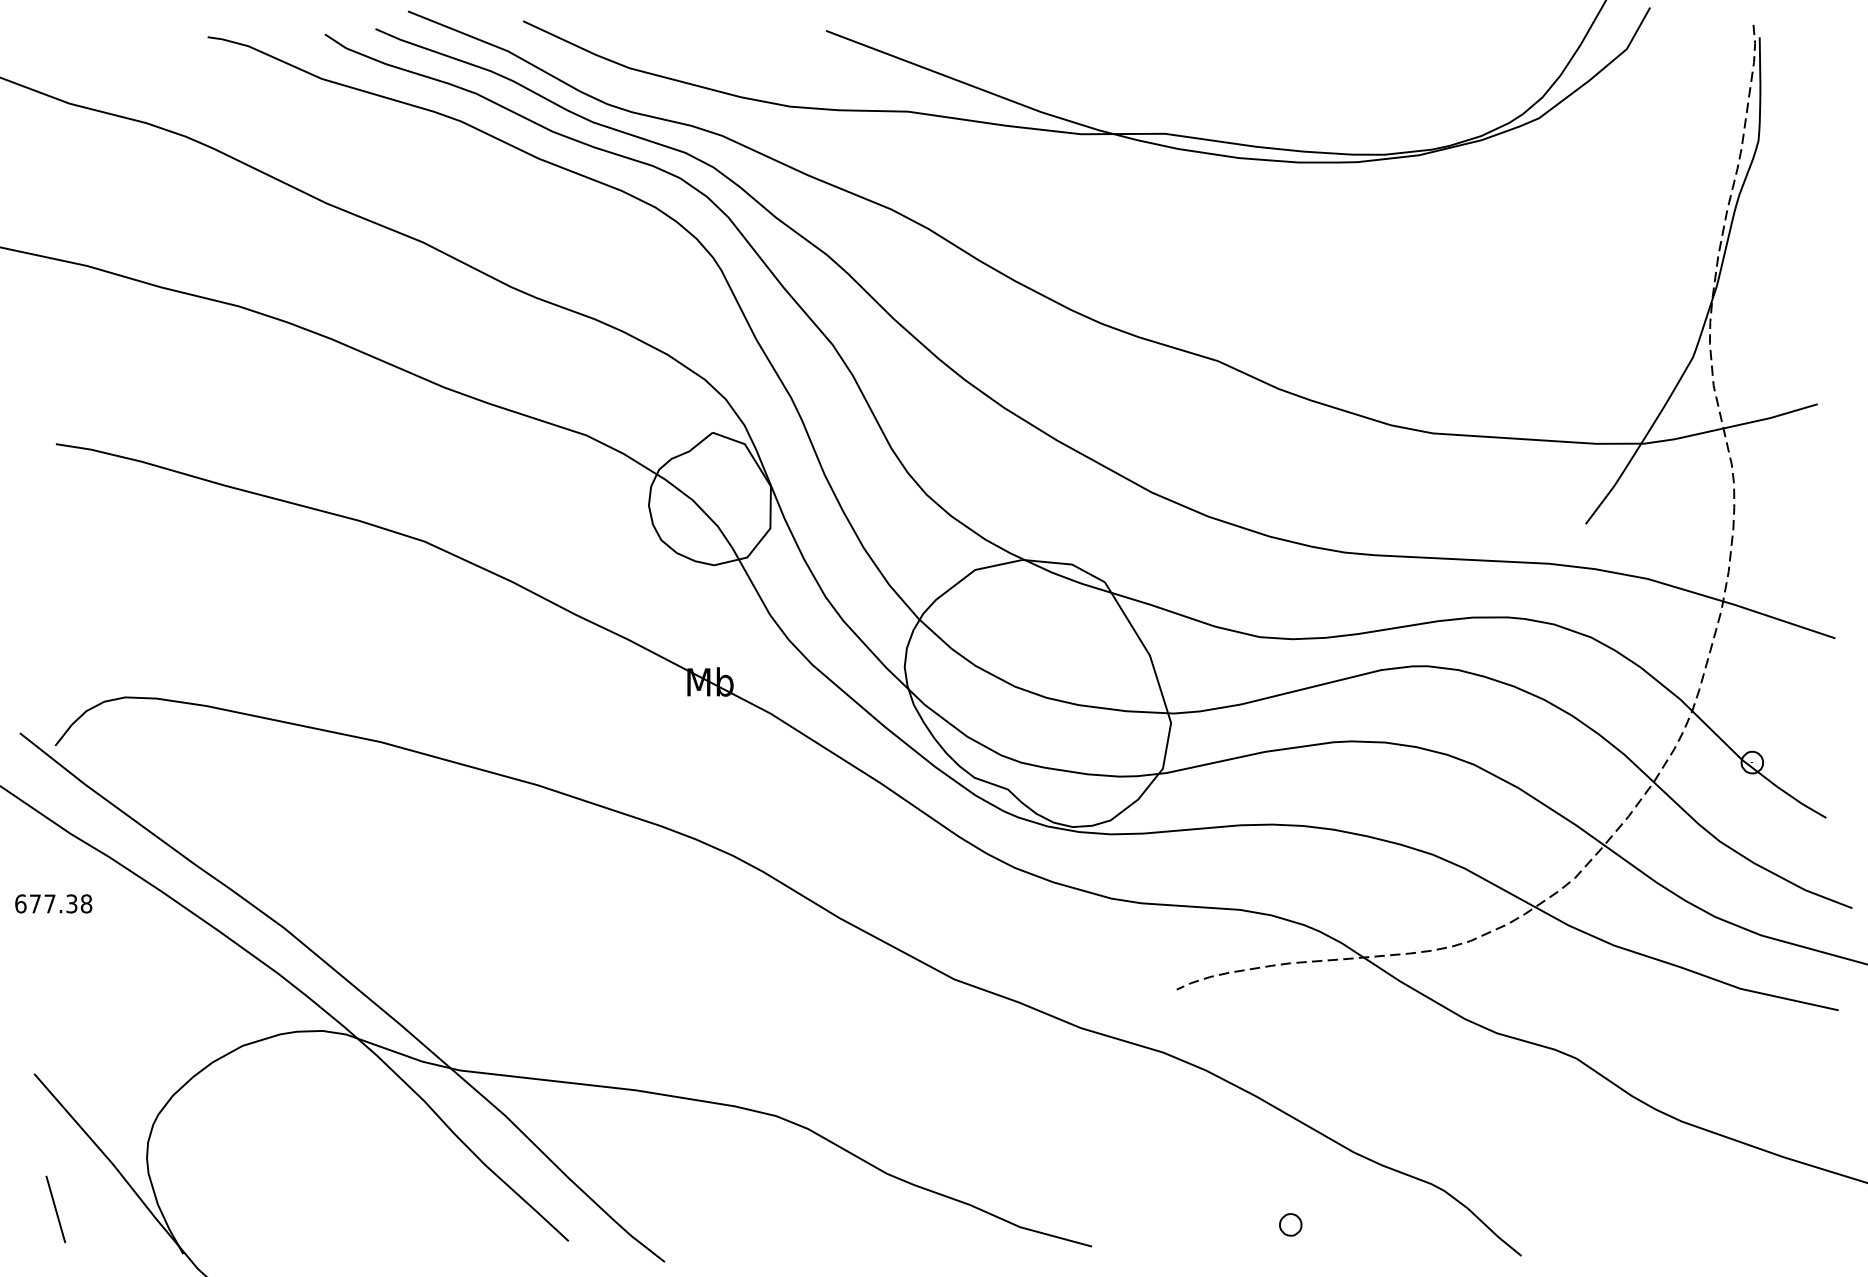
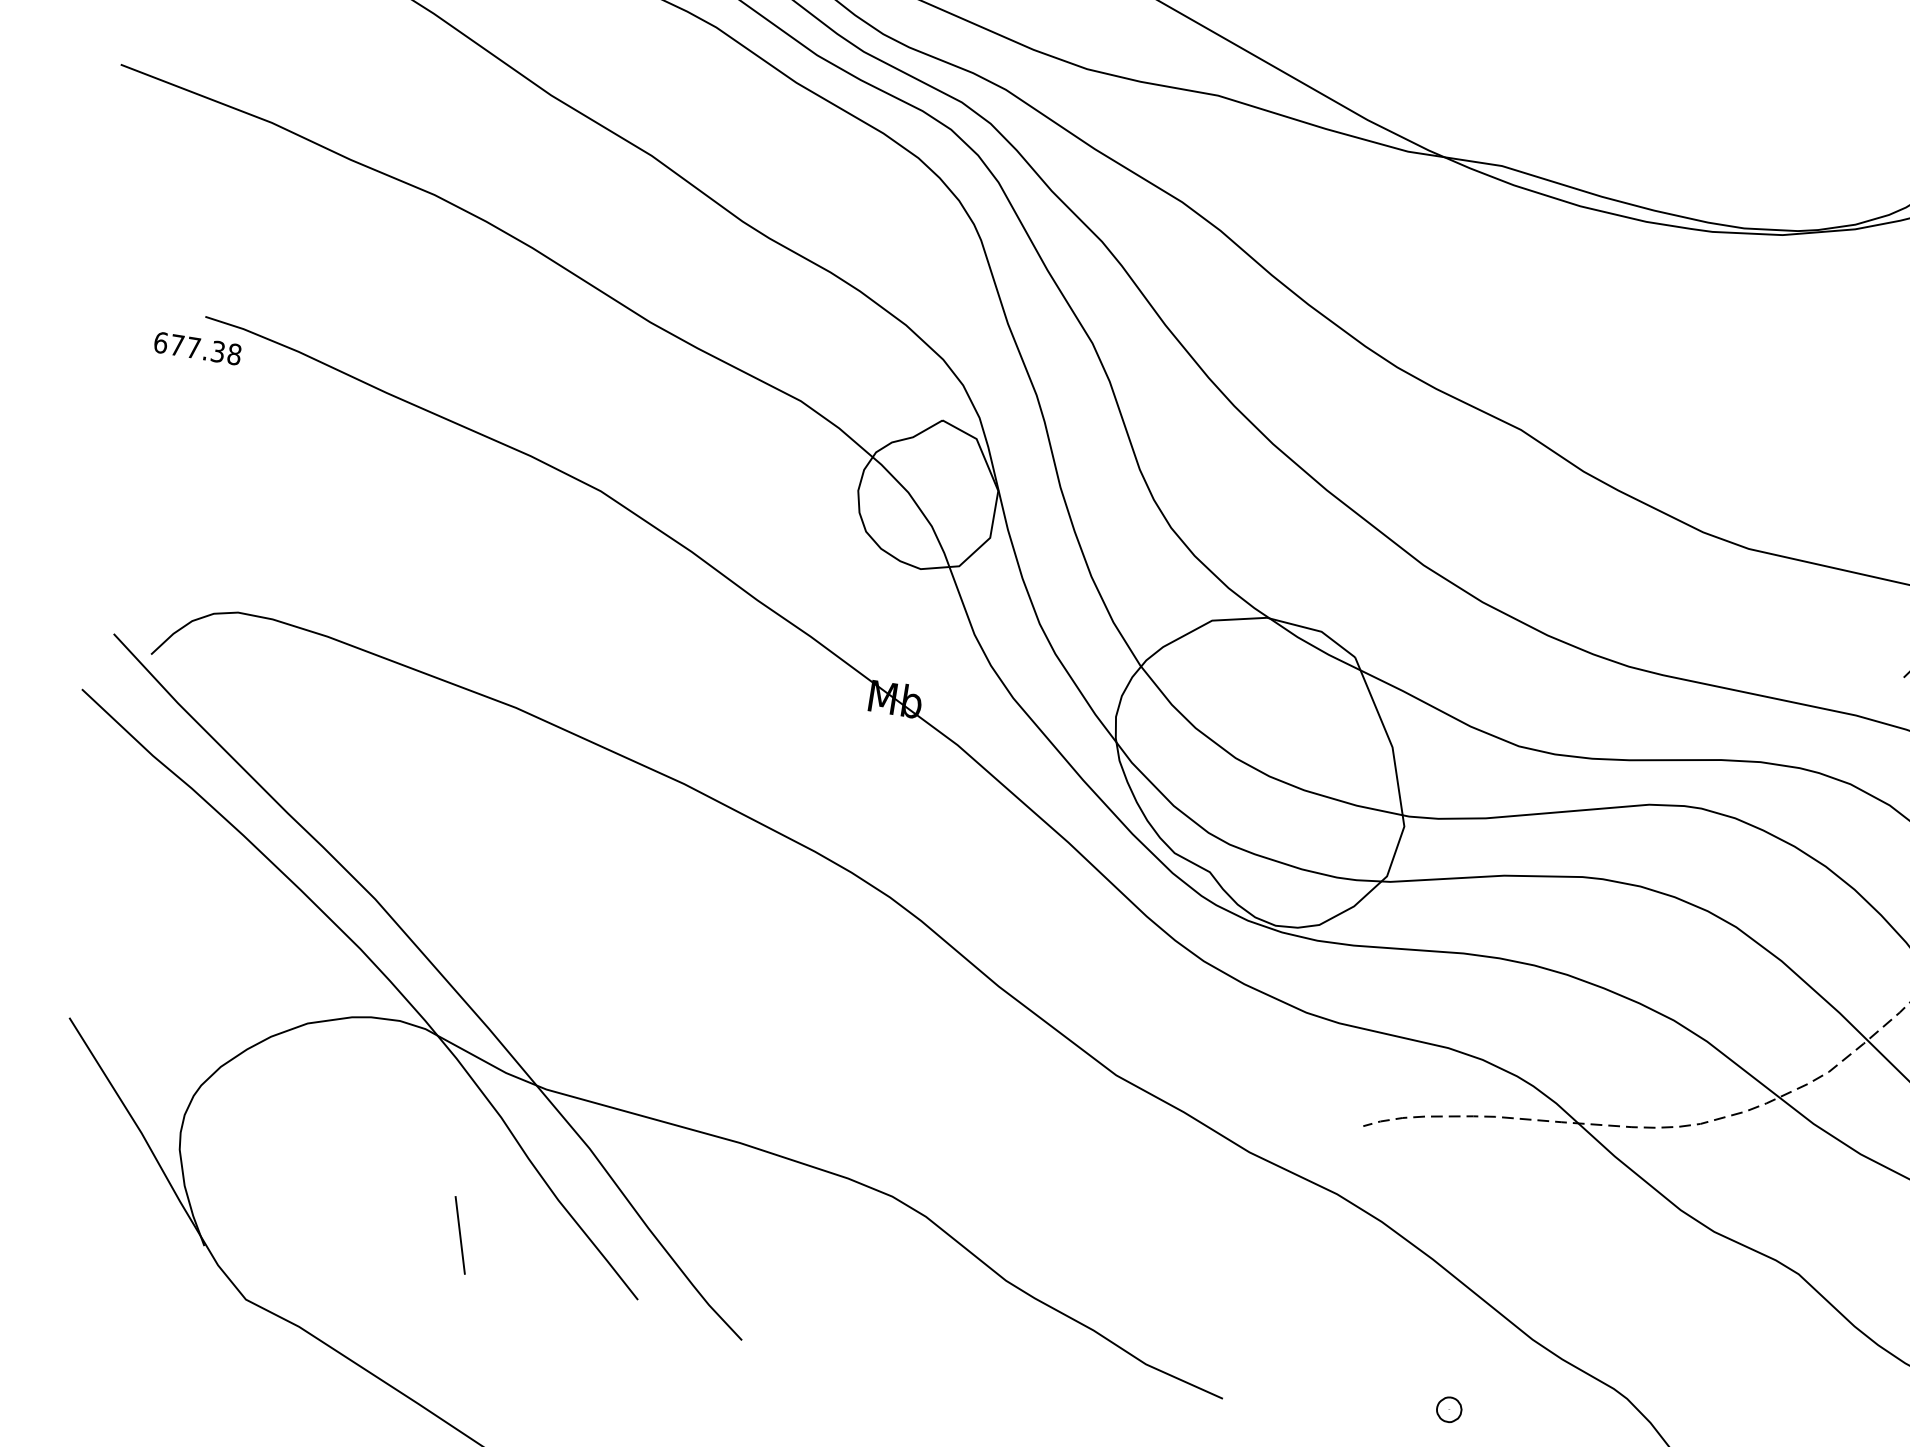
text: (53, 903) -> (197, 348), moved
line: (55, 1209) -> (459, 1235), moved

